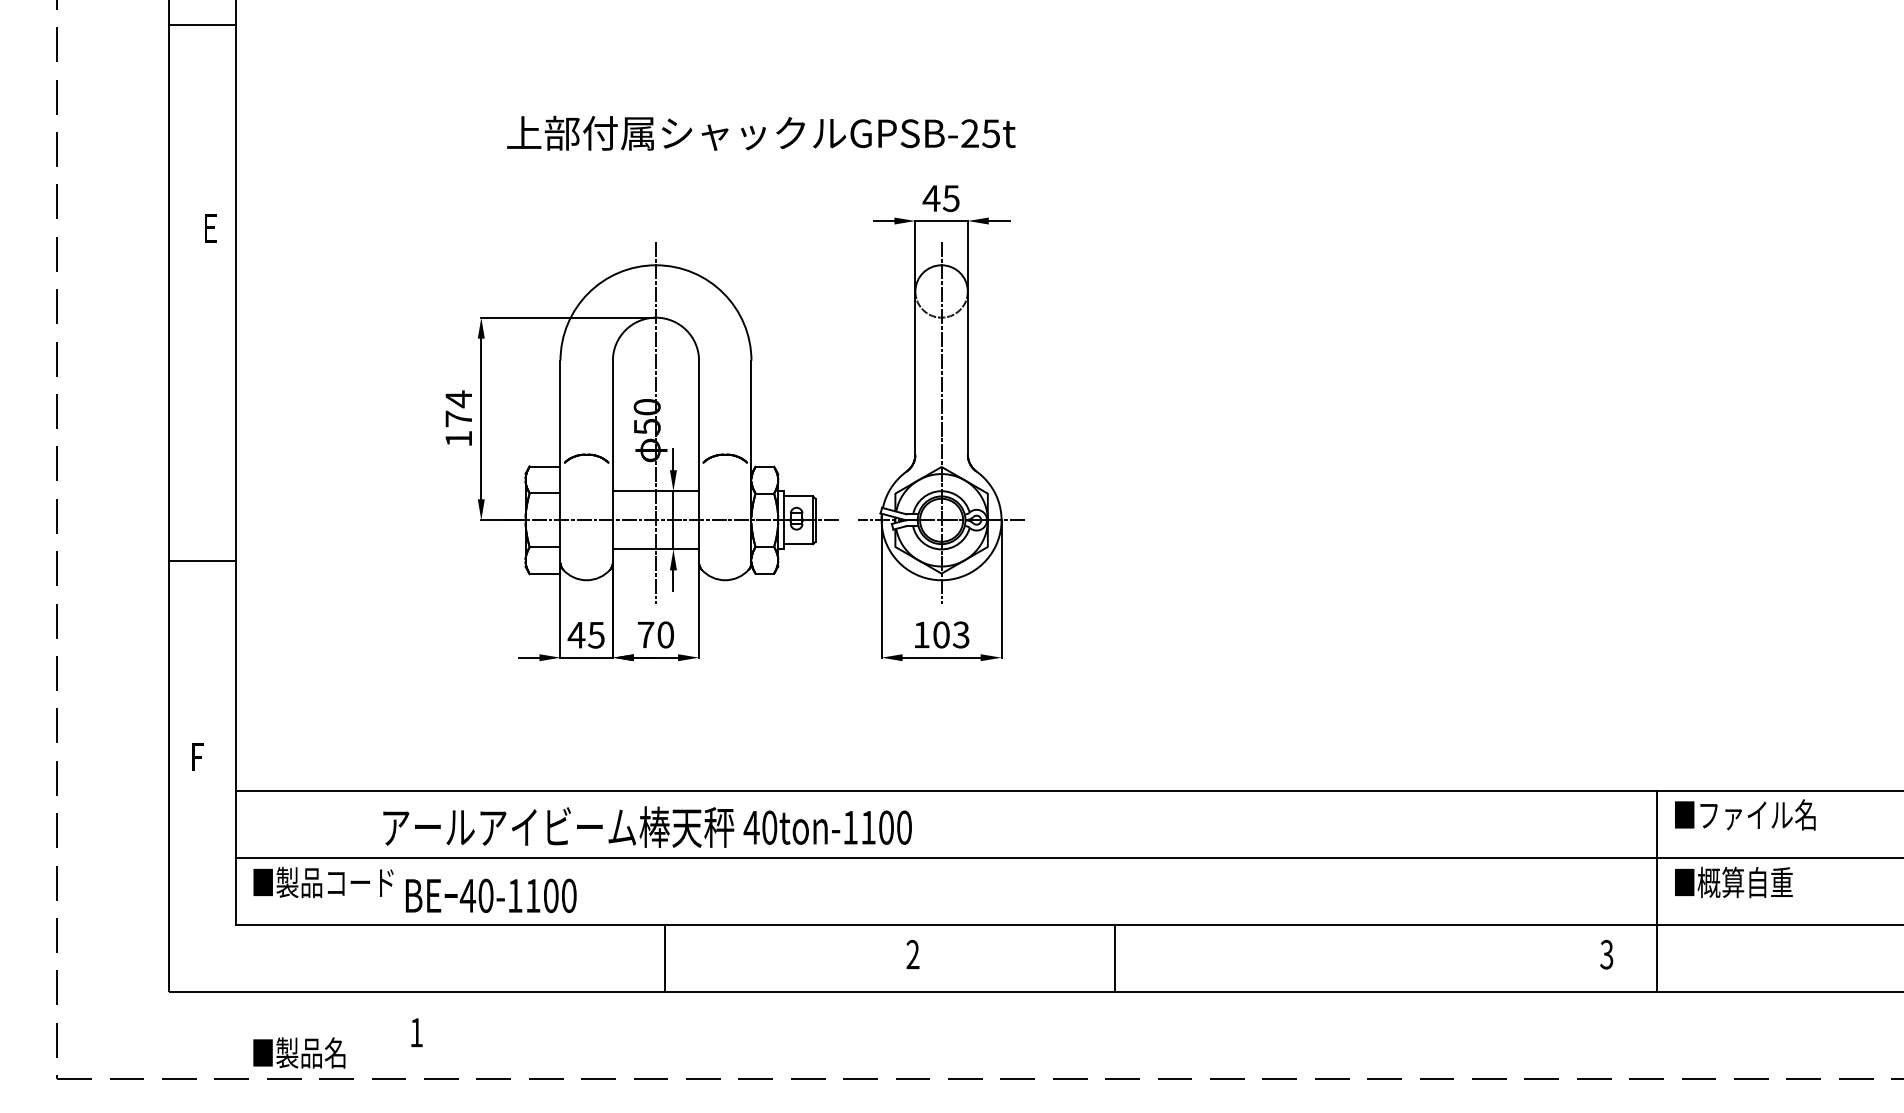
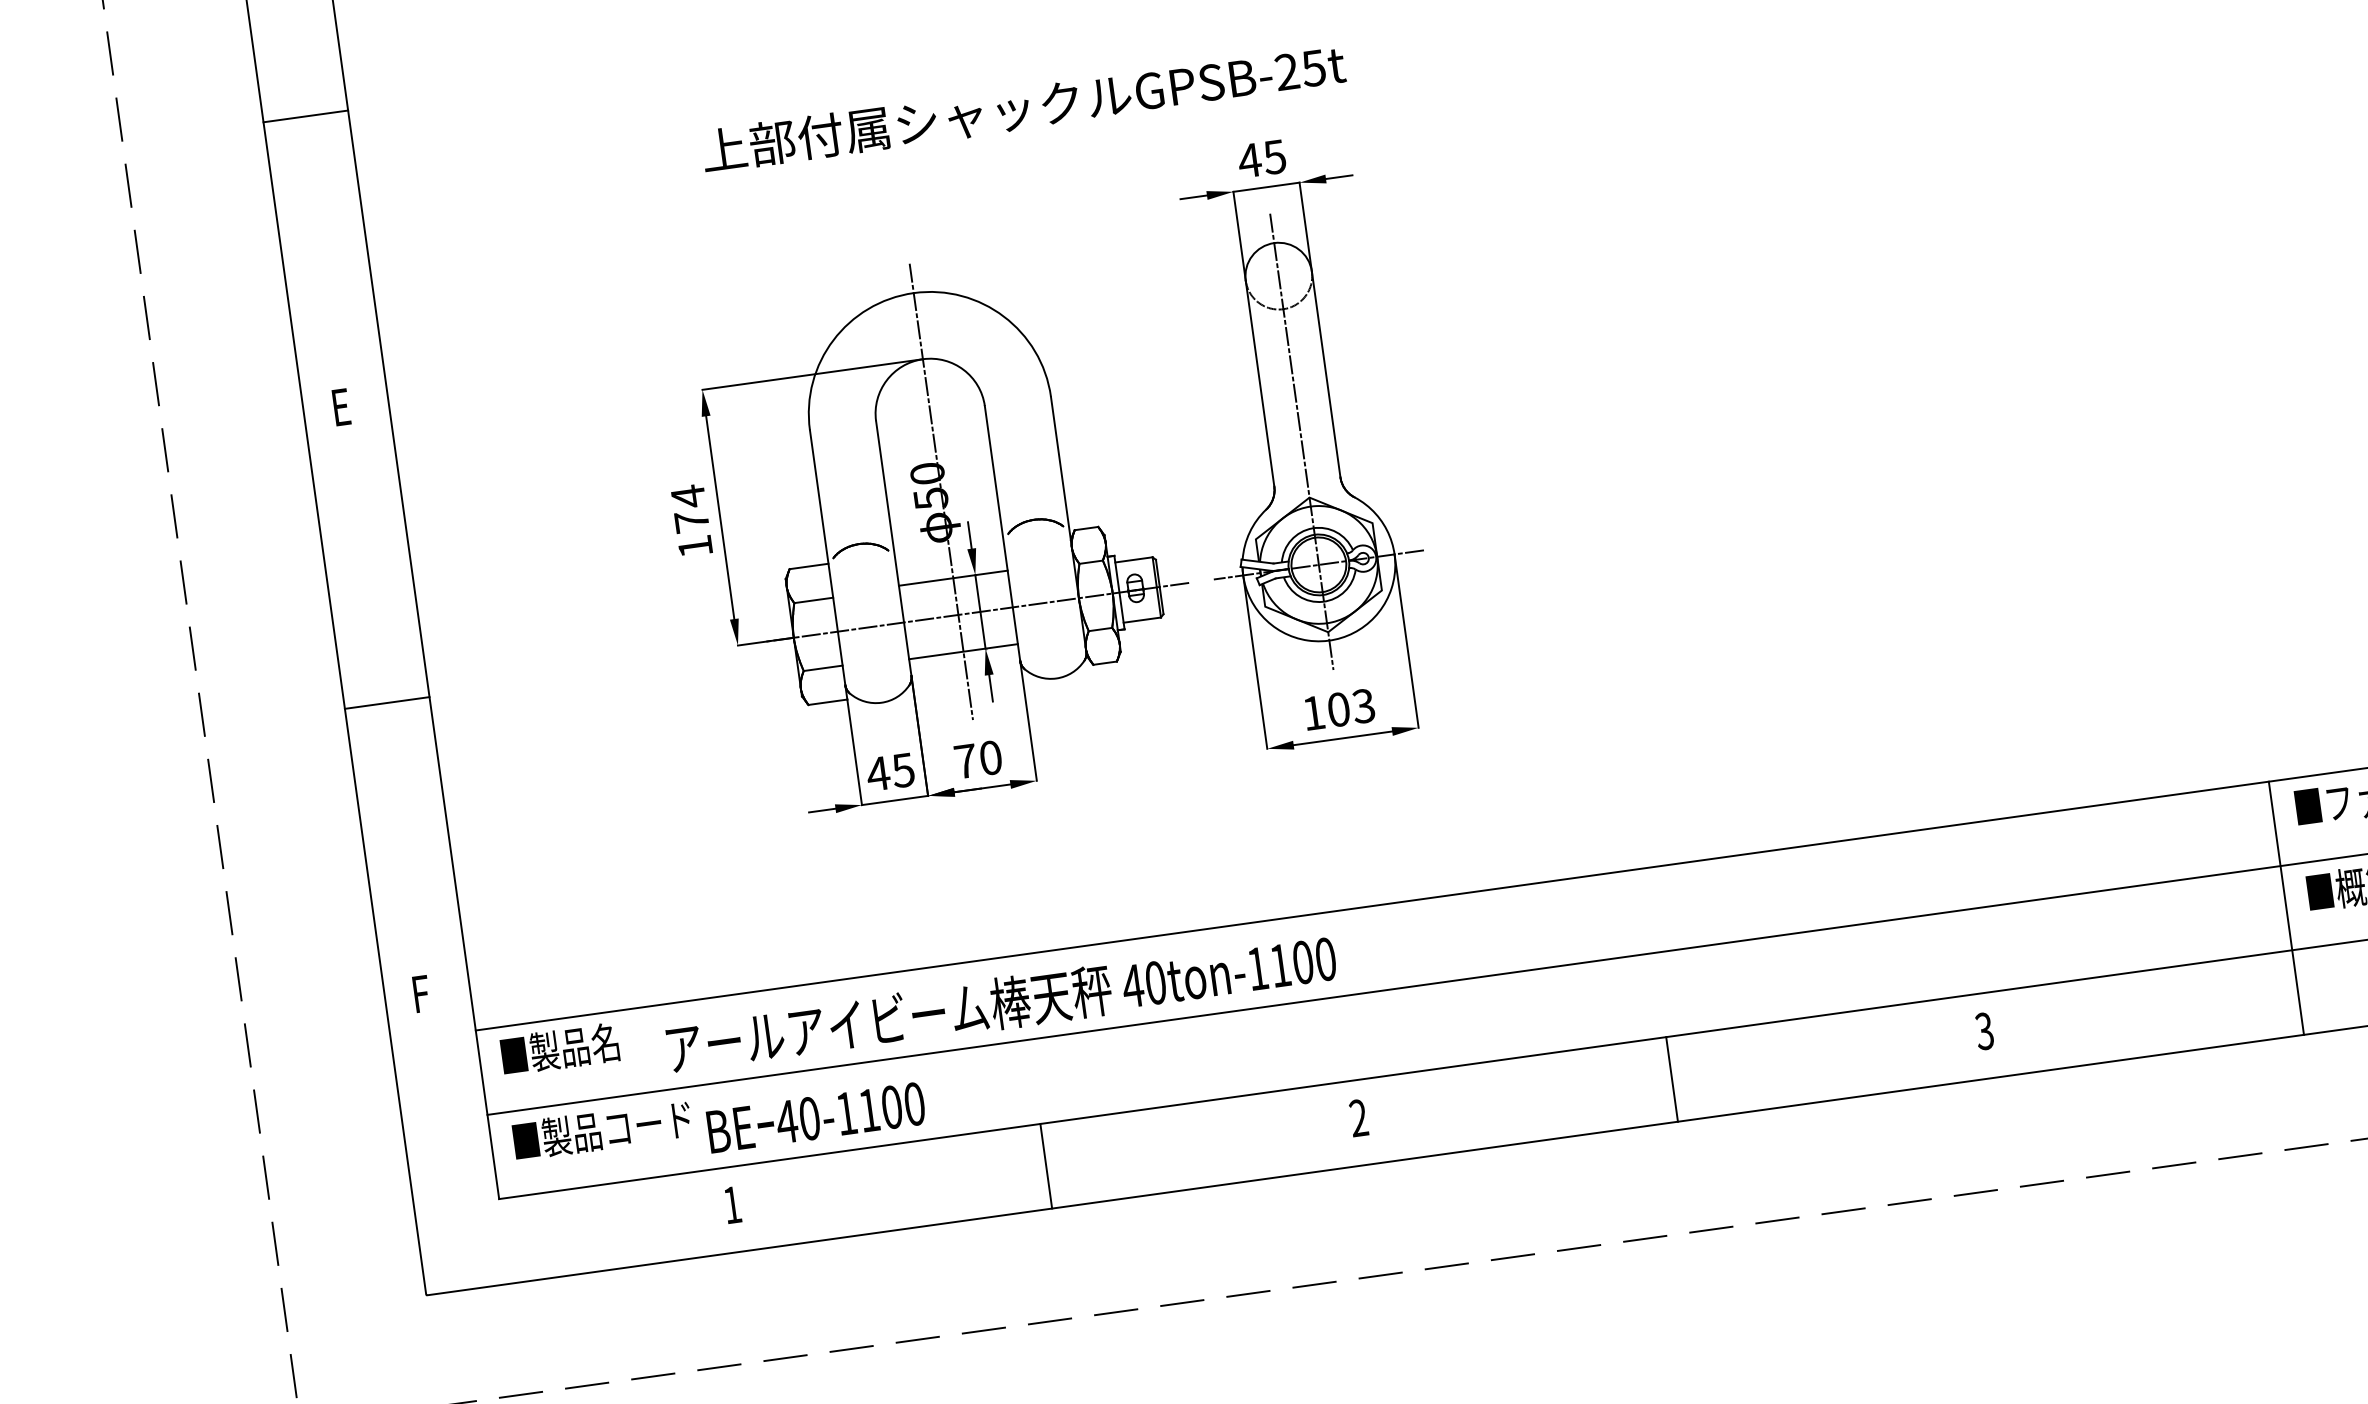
line: (201, 25) -> (304, 116), moved
text: (210, 228) -> (341, 407), moved
line: (201, 561) -> (386, 703), moved
text: (1606, 954) -> (1984, 1031), moved
line: (1114, 957) -> (1671, 1078), moved
text: (416, 1032) -> (732, 1204), moved
text: (299, 1052) -> (560, 1048), moved

